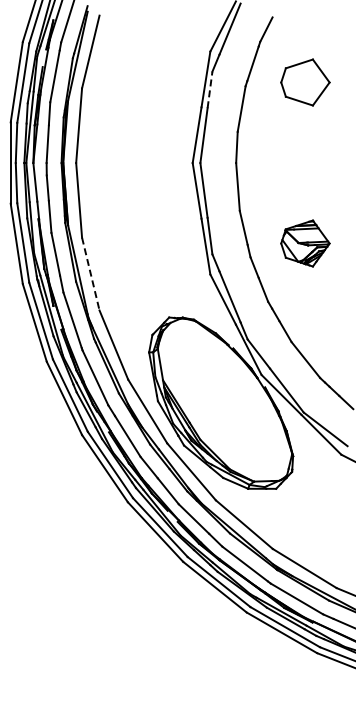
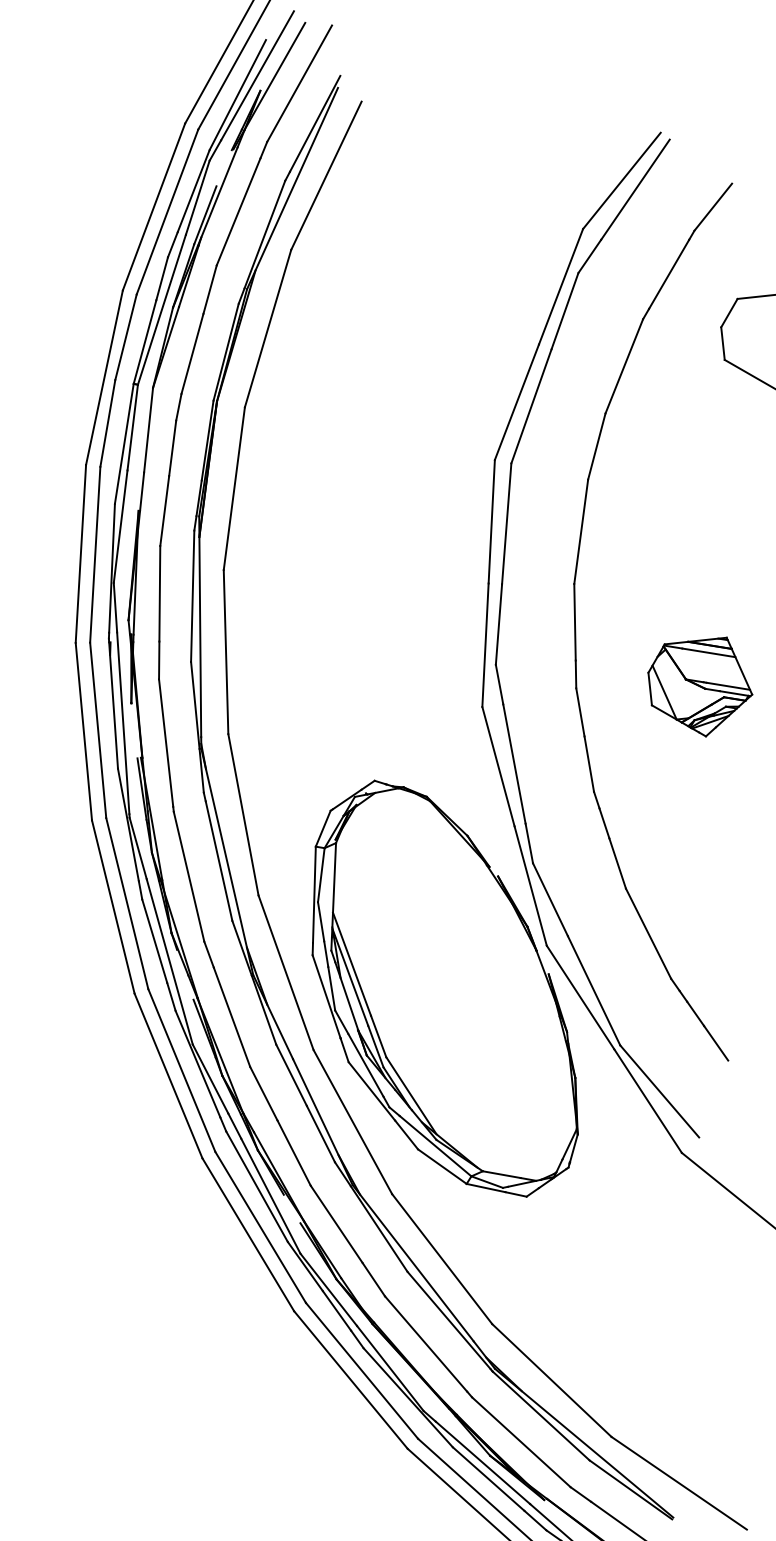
line: (210, 89) -> (566, 310), dashed -> solid
line: (90, 274) -> (225, 652), dashed -> solid

